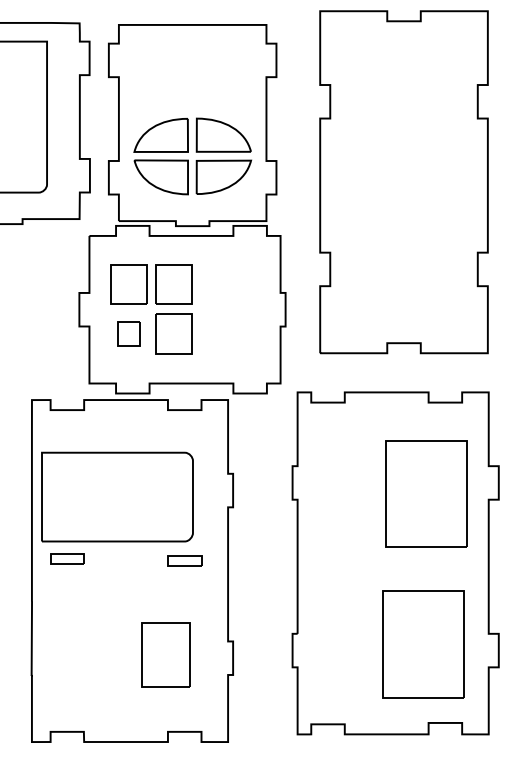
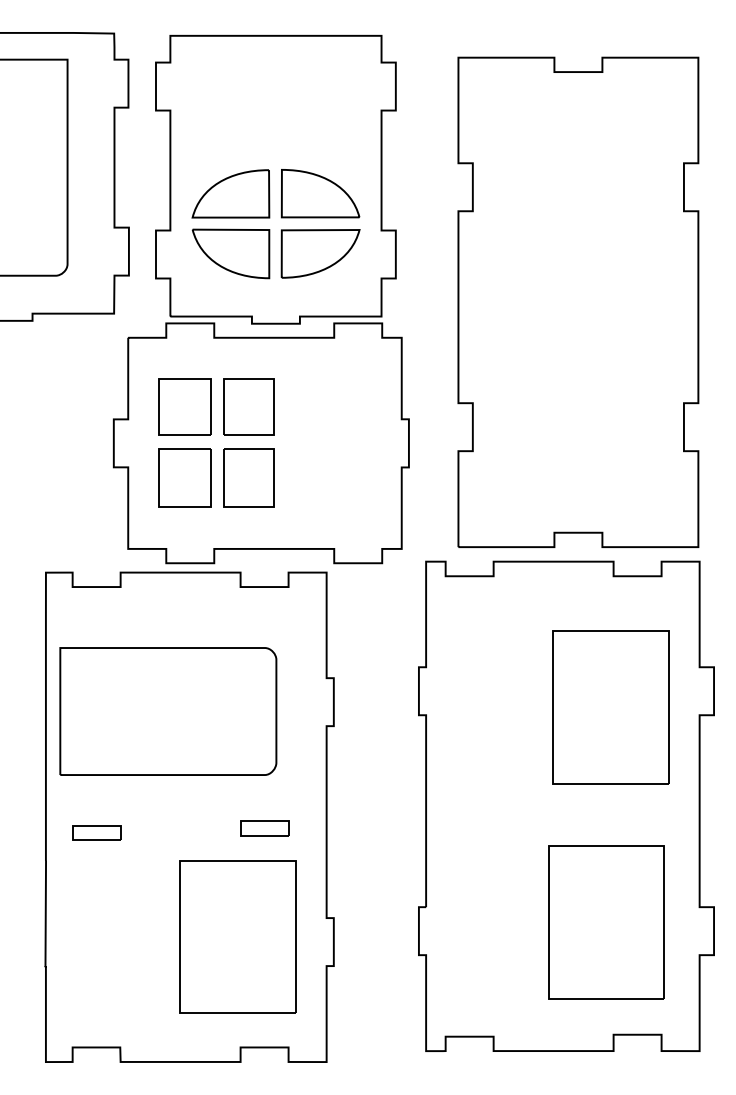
part: (403, 182) -> (577, 302), moved
part: (128, 333) -> (184, 477), size x1.67
part: (67, 558) -> (96, 832), moved
part: (184, 560) -> (264, 827), moved
part: (165, 654) -> (237, 936), size x1.67

